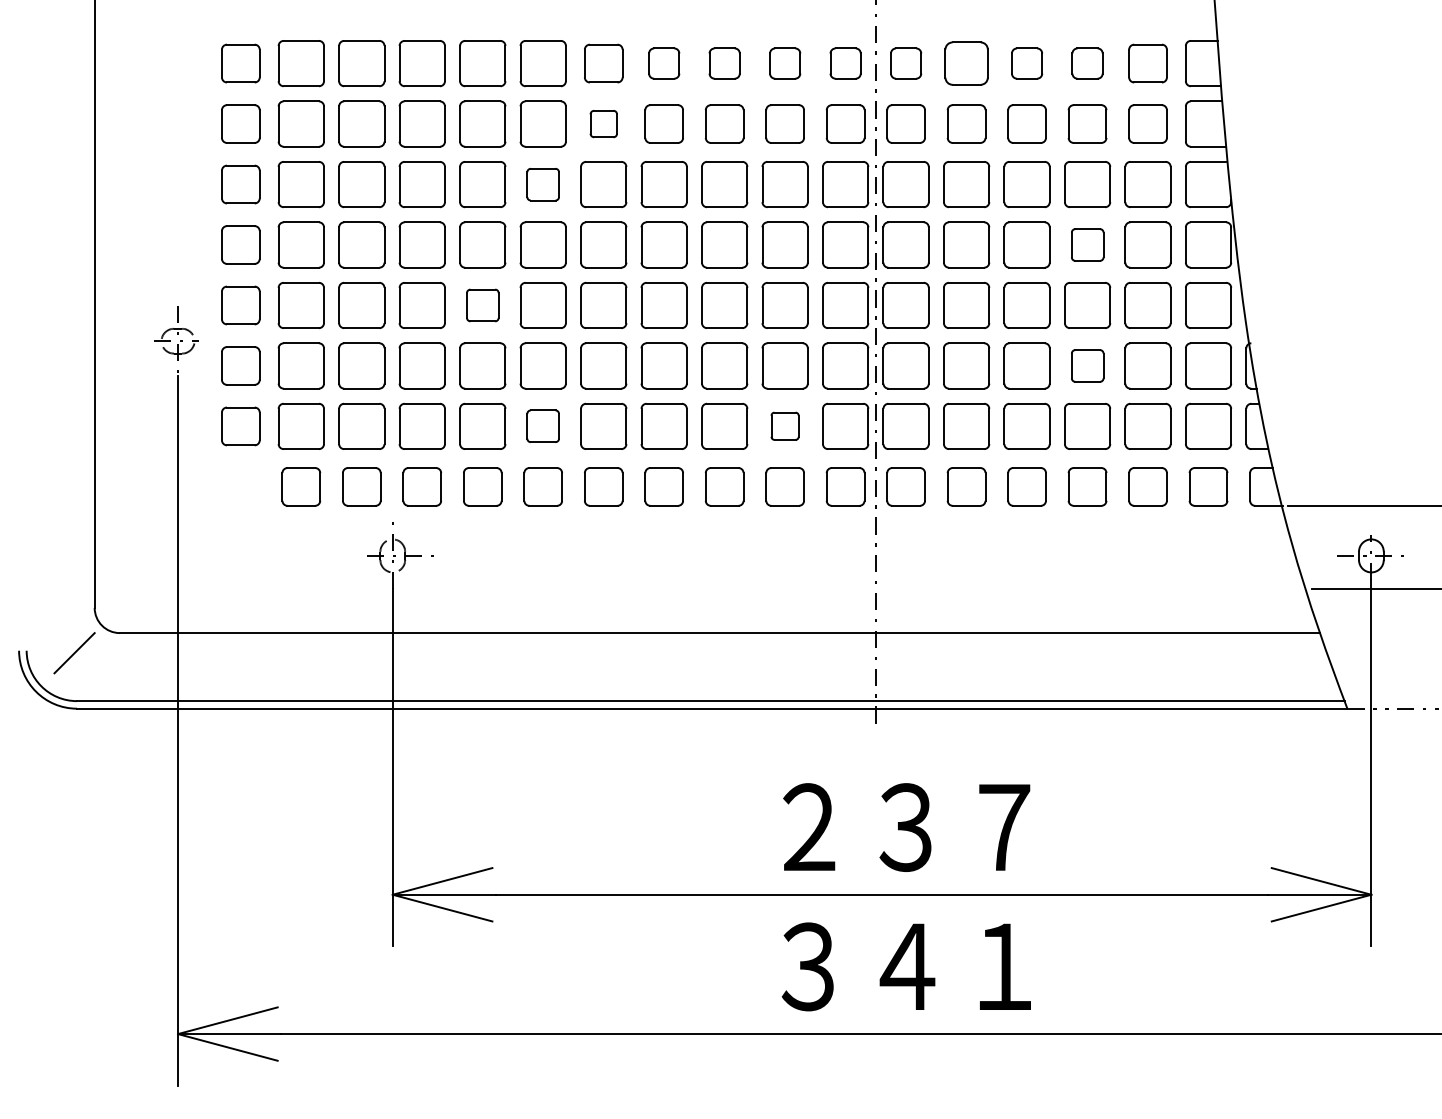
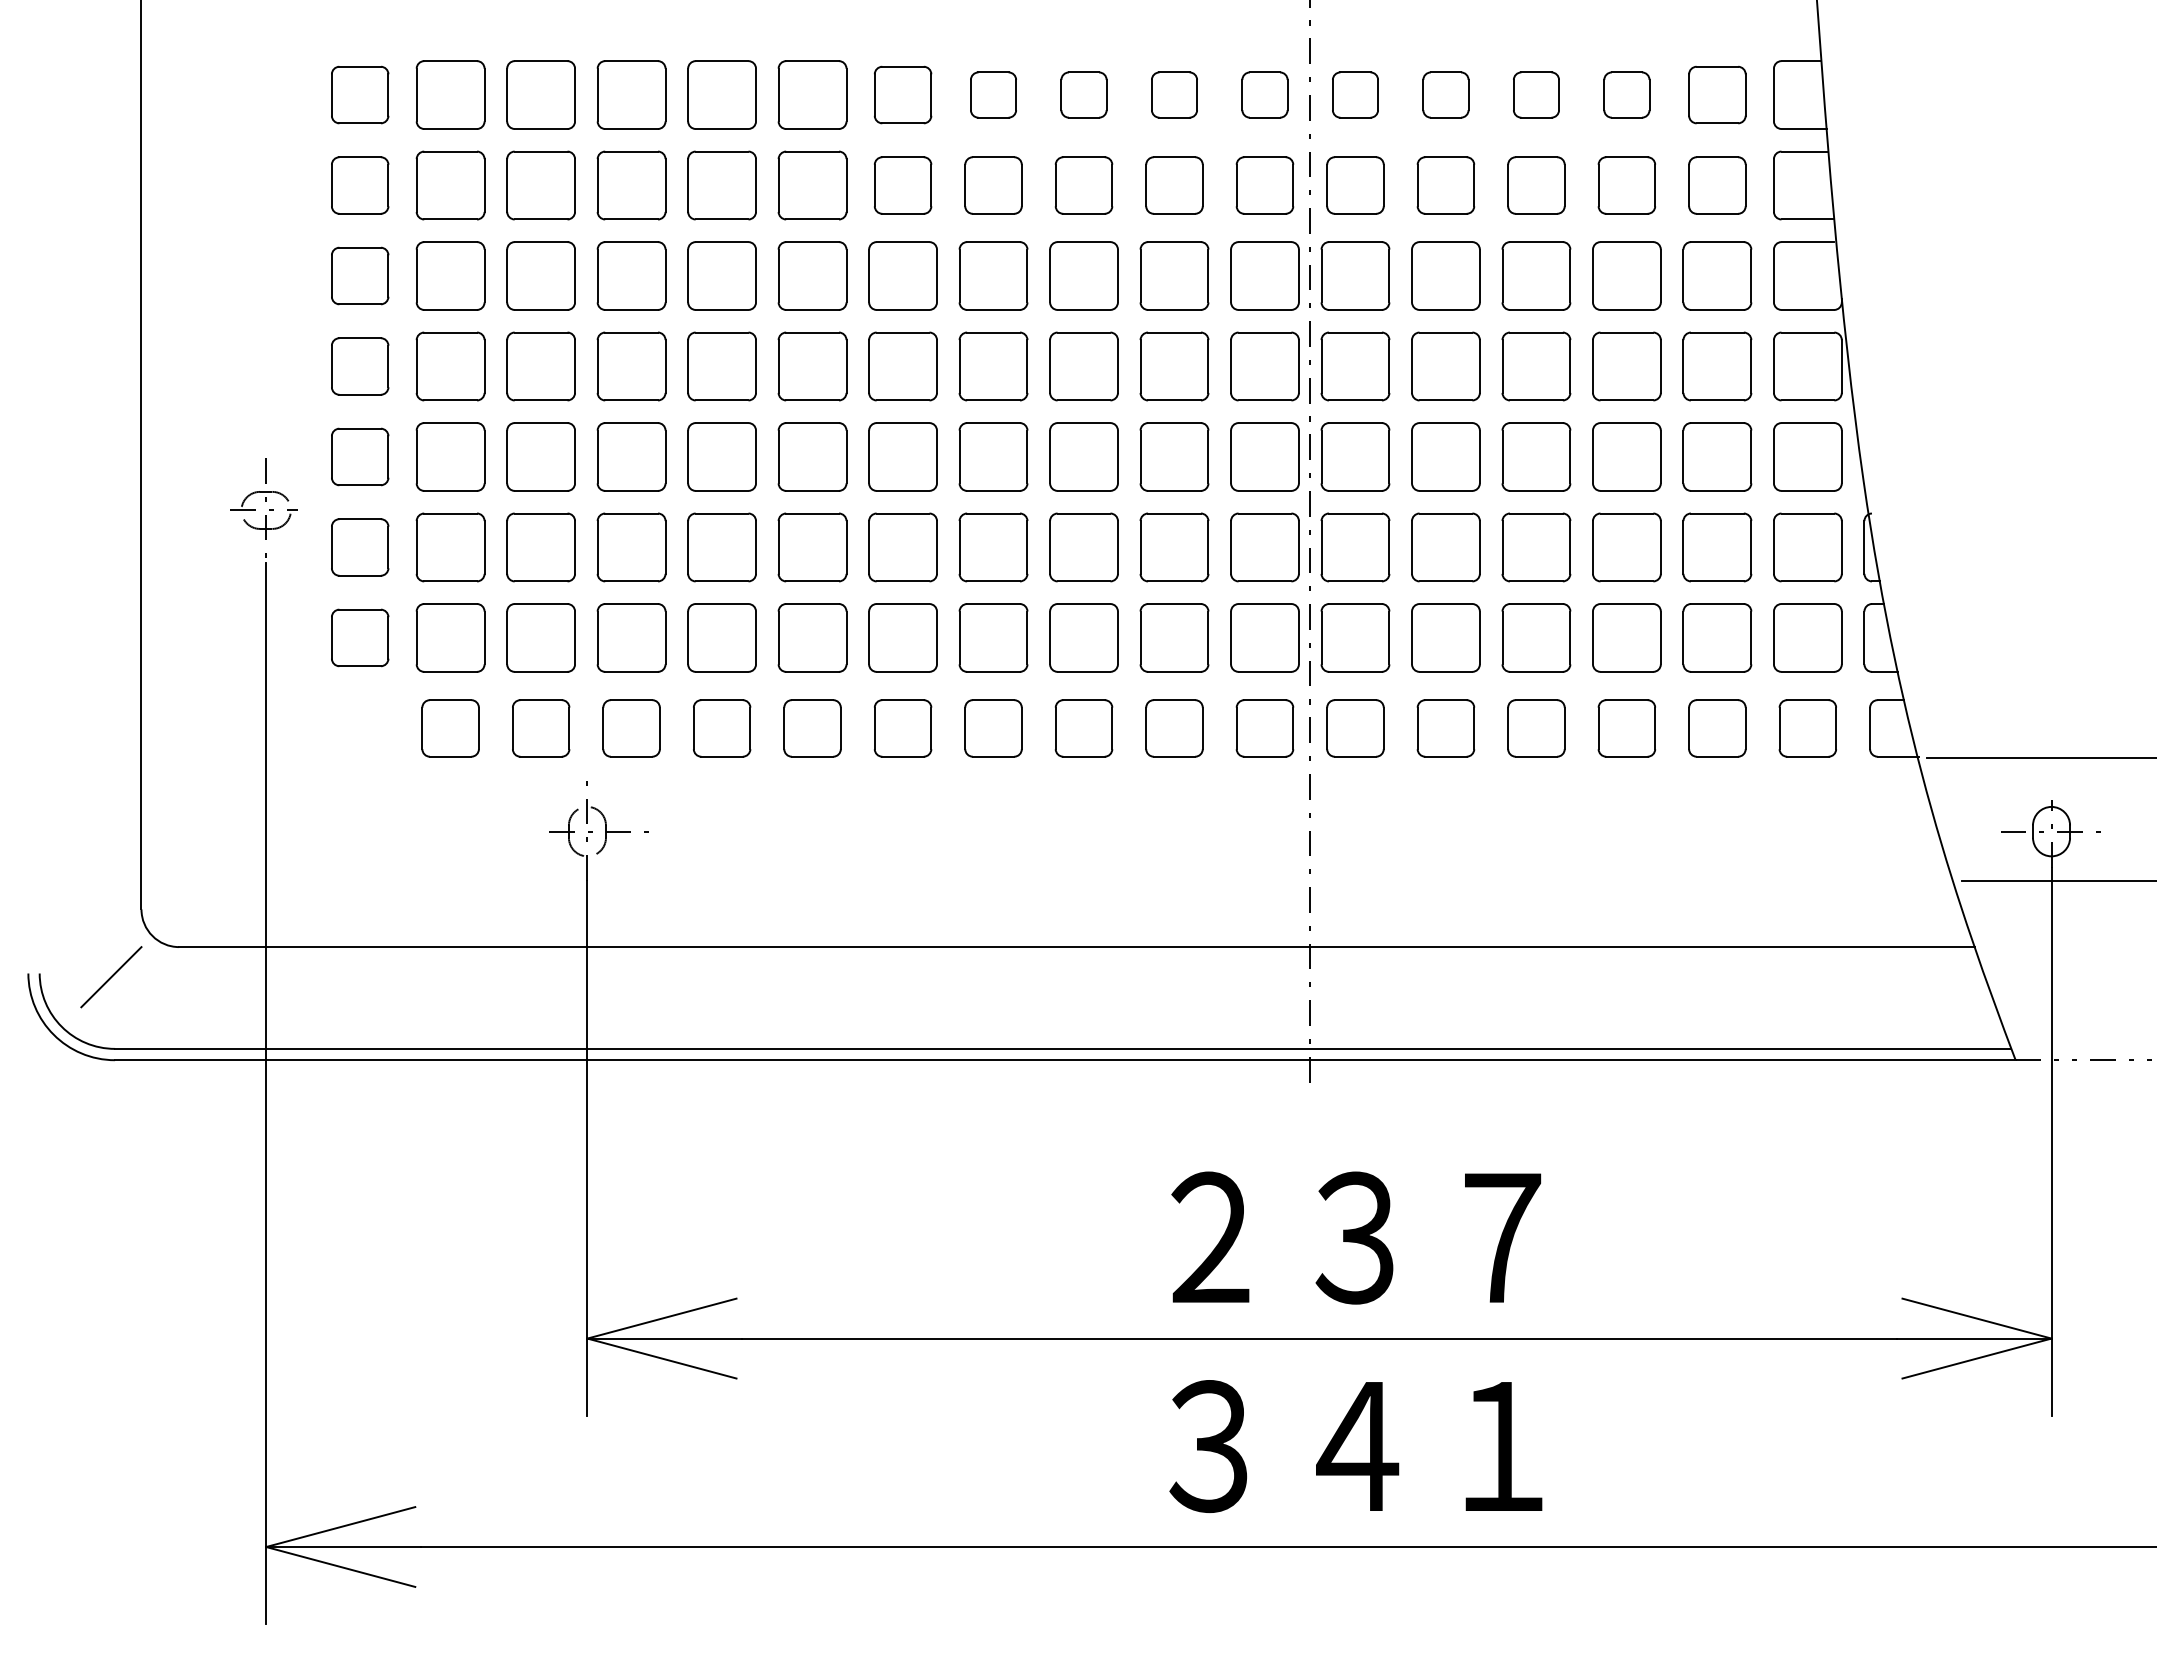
part: (966, 63) -> (1445, 94), size x0.71
part: (603, 123) -> (902, 184), size x1.43
part: (542, 184) -> (811, 275), size x1.43
part: (1087, 244) -> (1626, 365), size x1.43
part: (482, 305) -> (721, 456), size x1.43
part: (1087, 365) -> (1626, 546), size x1.43
part: (542, 425) -> (811, 636), size x1.43
part: (784, 425) -> (1173, 636), size x1.67

